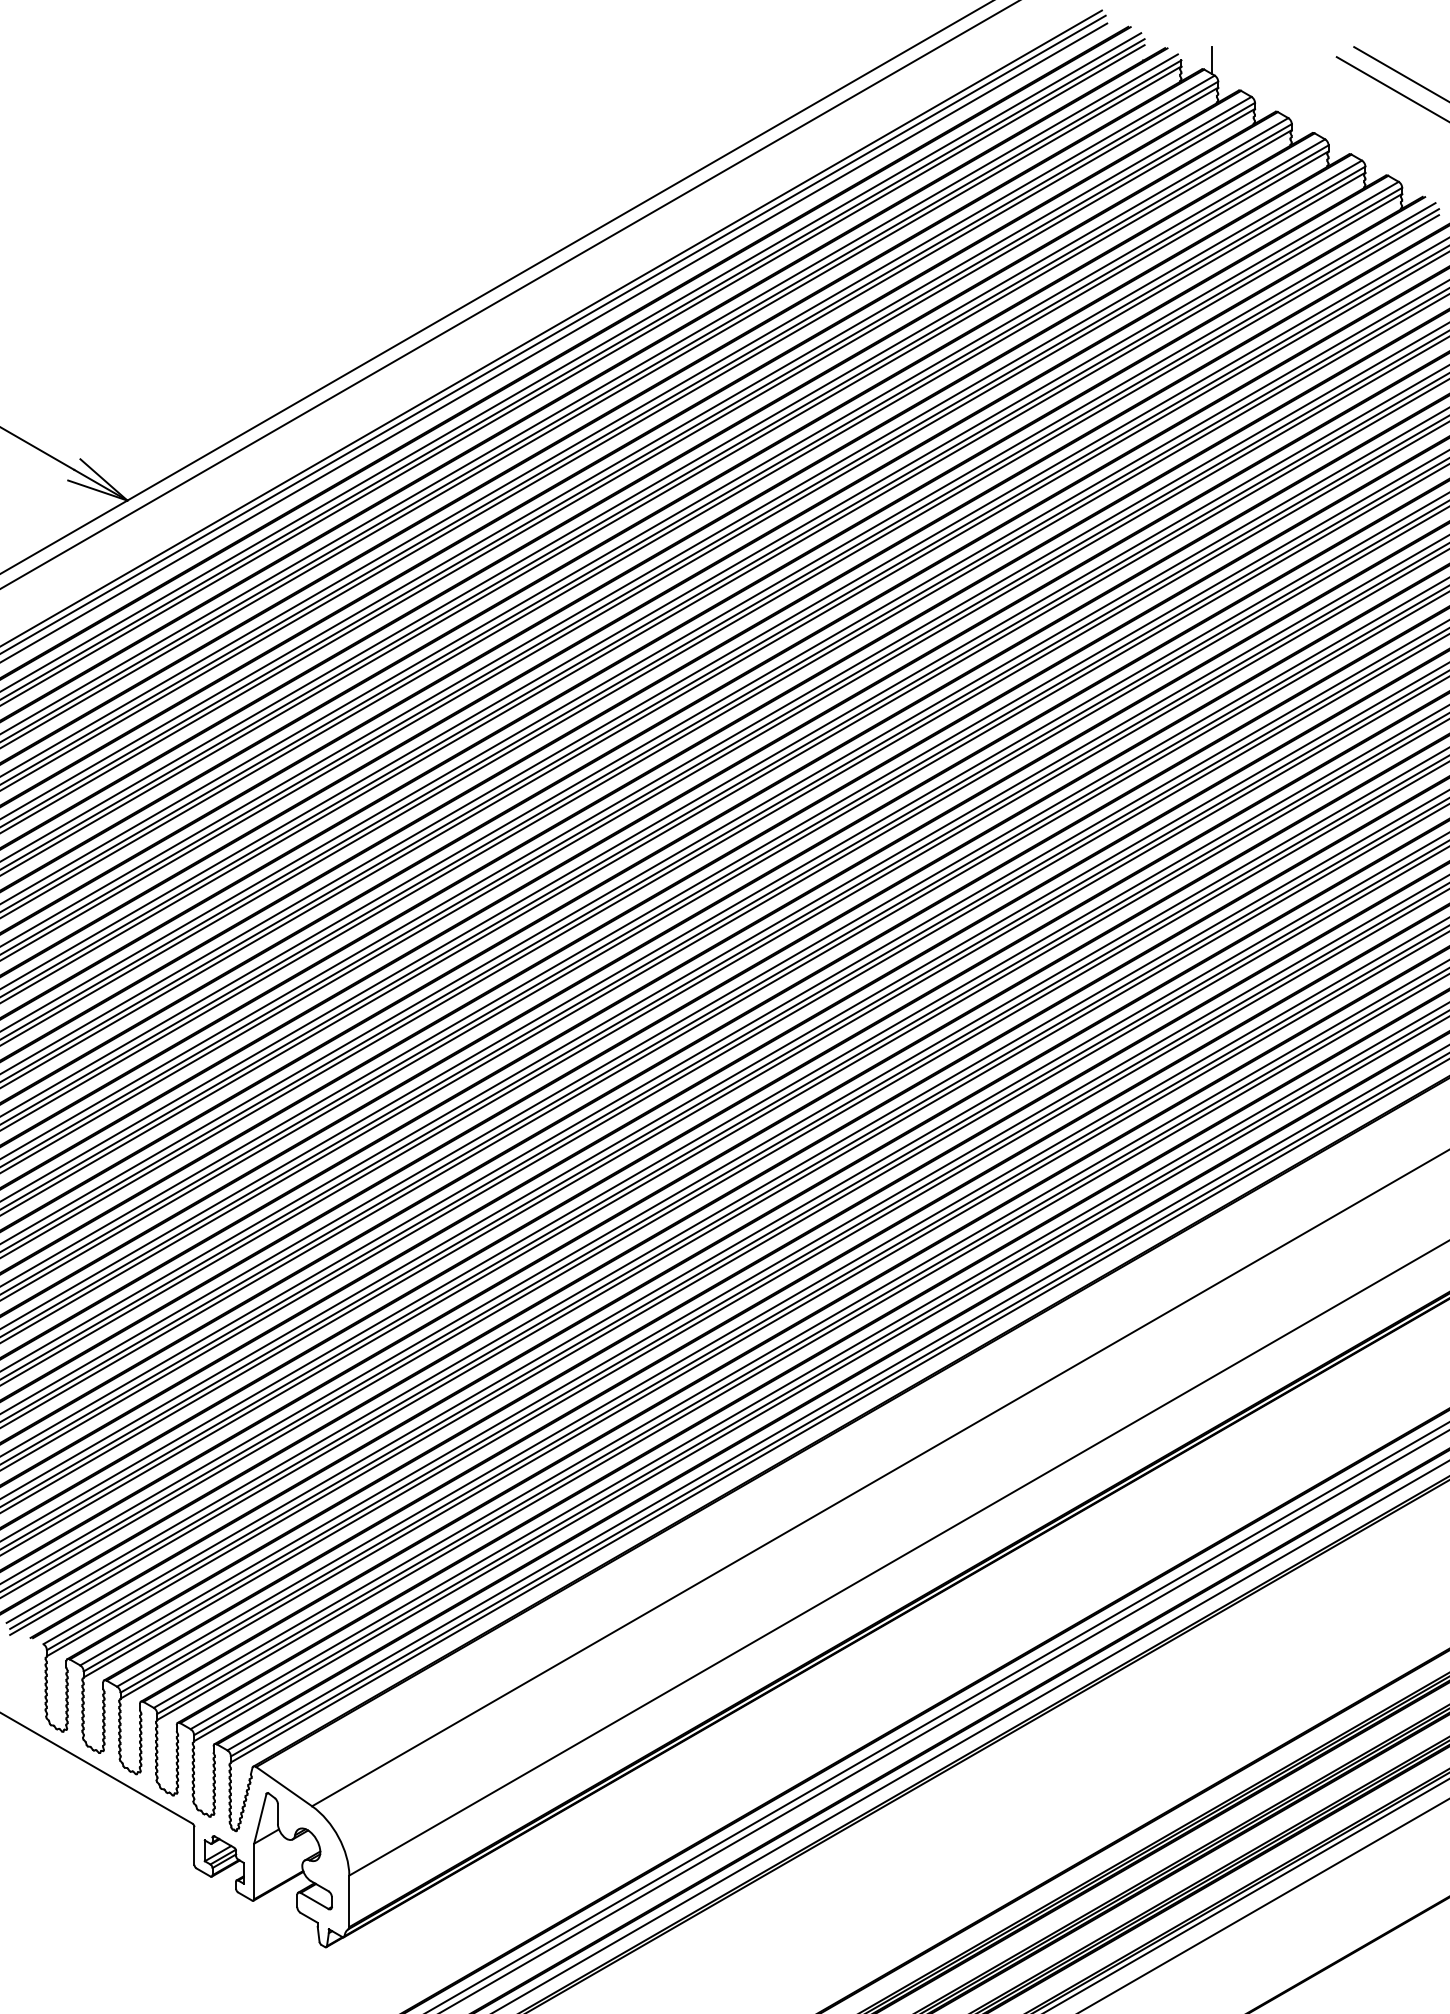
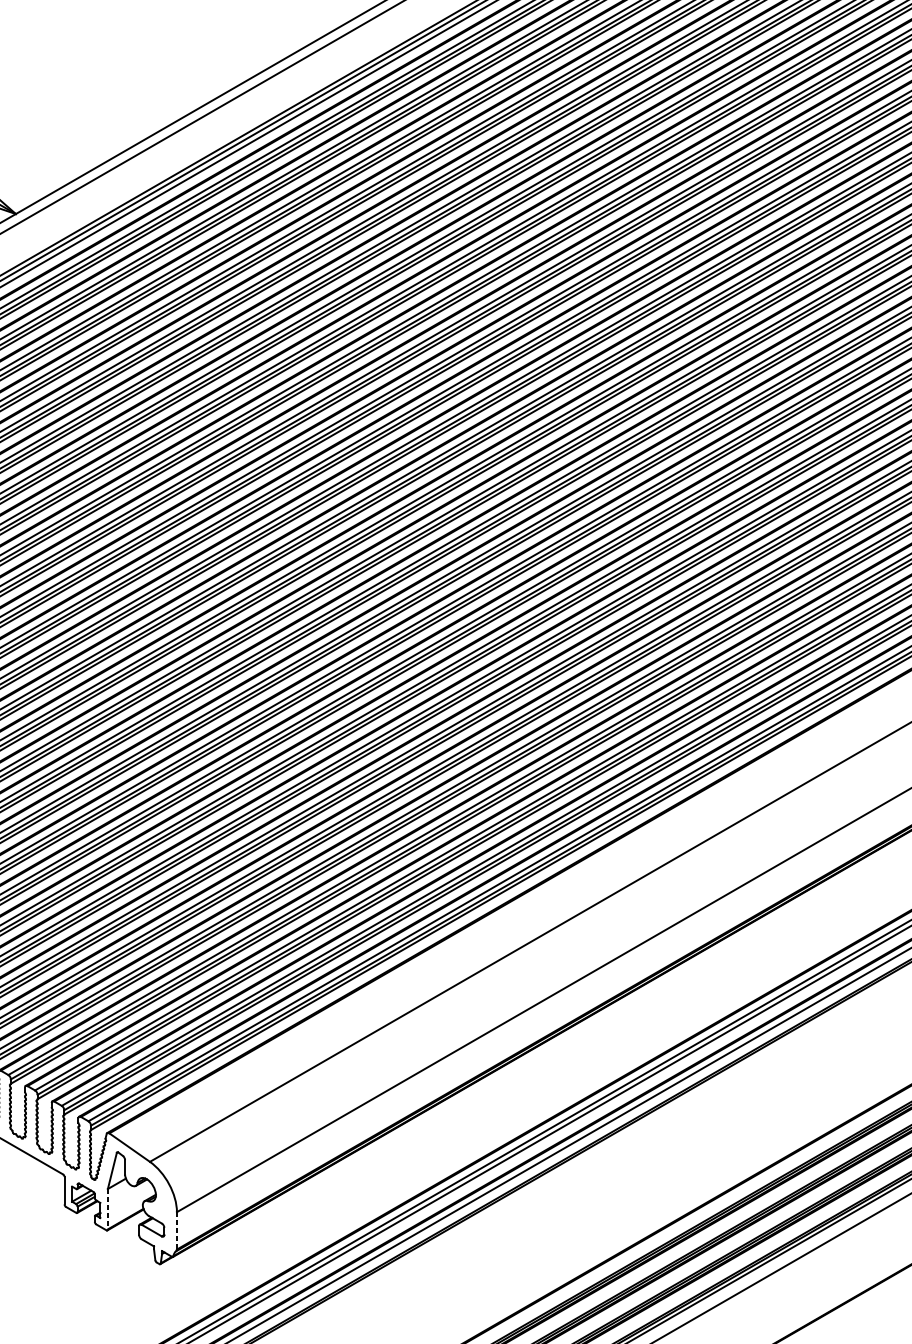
line: (254, 1871) -> (108, 1209), solid -> dashed
line: (349, 1901) -> (177, 1230), solid -> dashed

